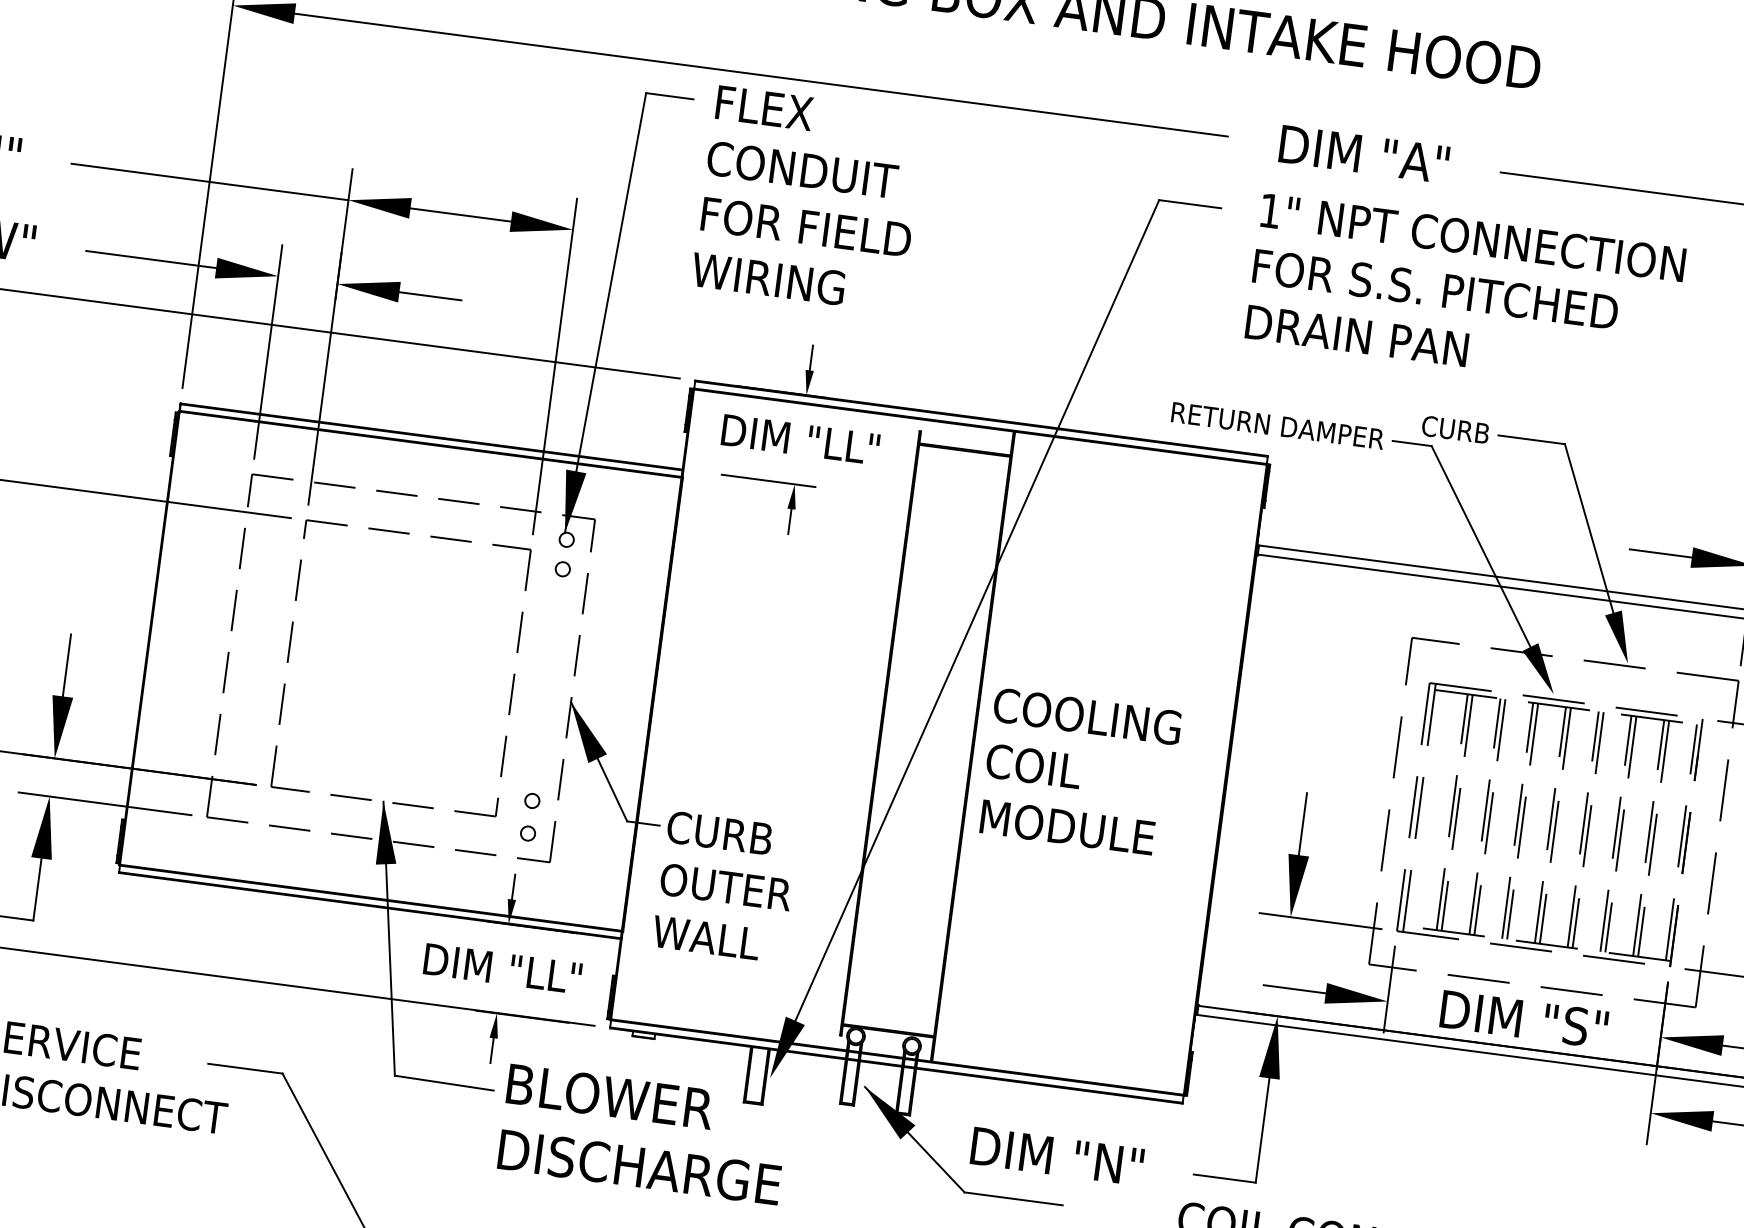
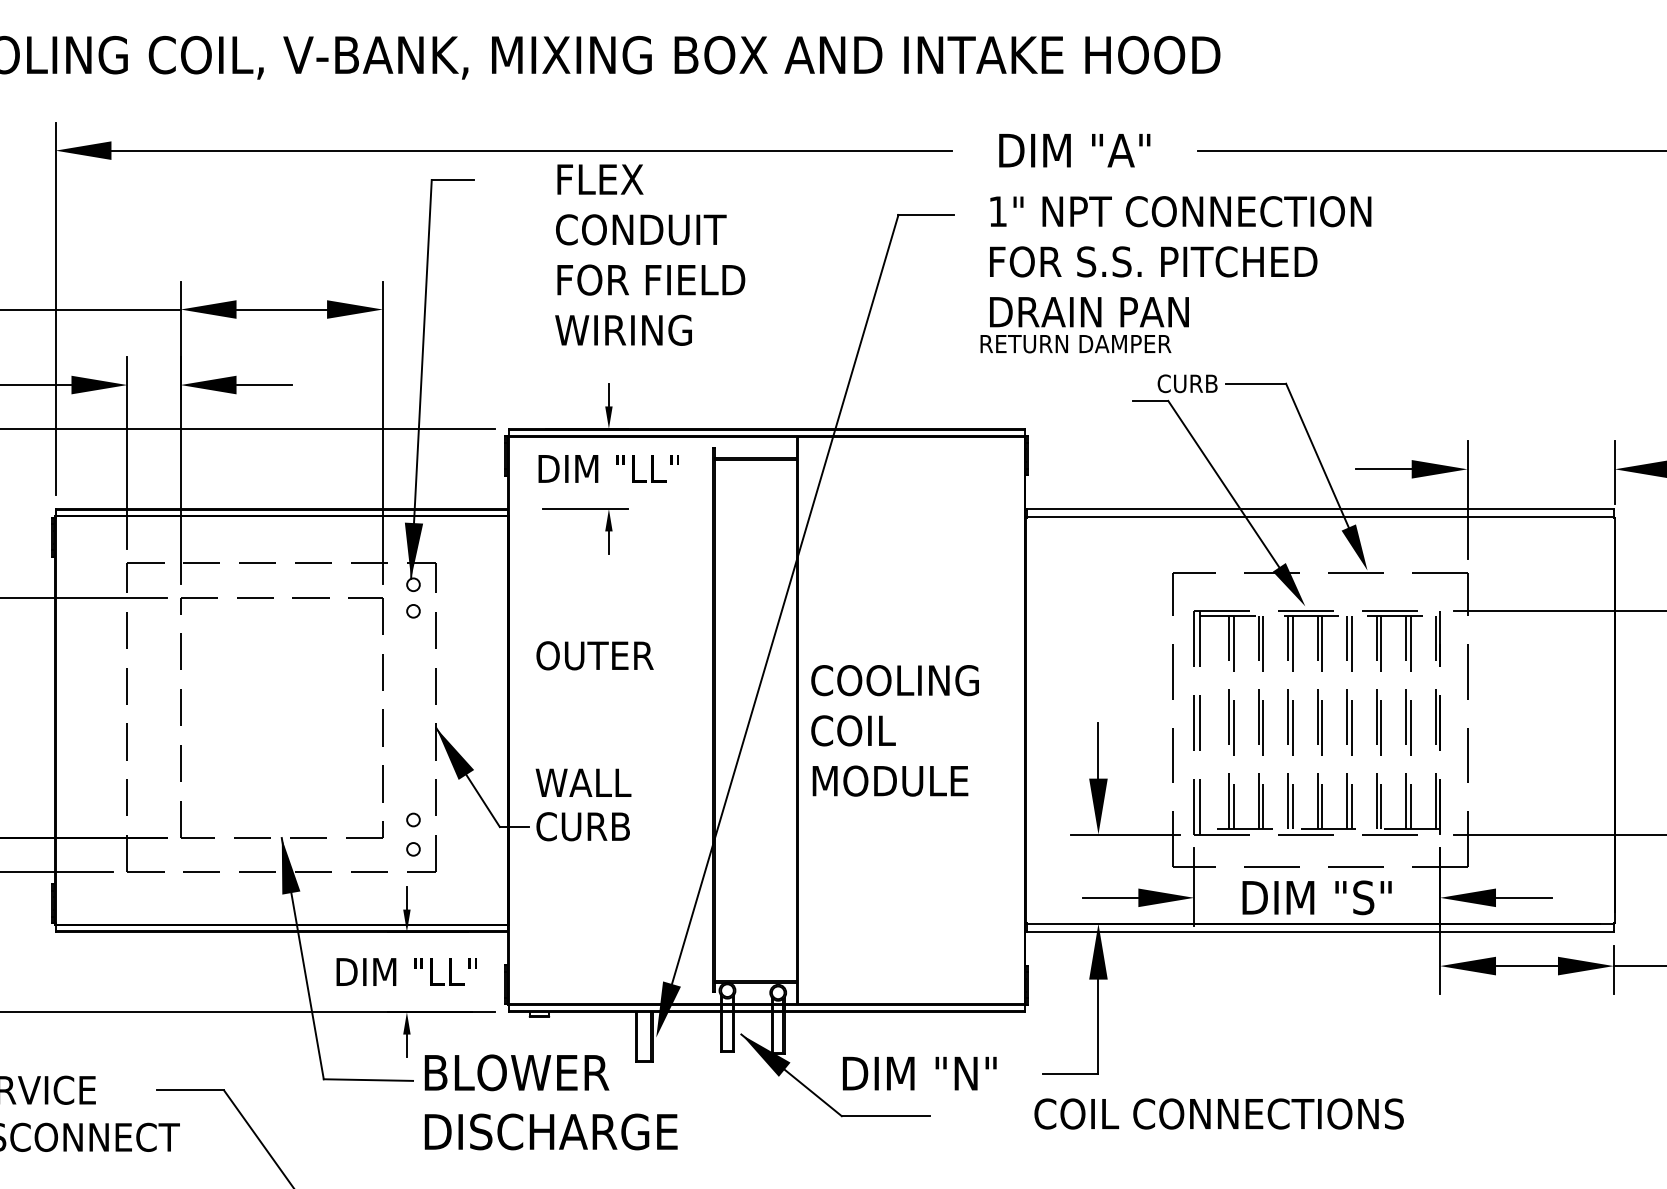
text: (809, 198) -> (650, 254), moved
text: (1277, 426) -> (1075, 344), moved
text: (725, 886) -> (594, 655), moved
text: (706, 937) -> (583, 782), moved

